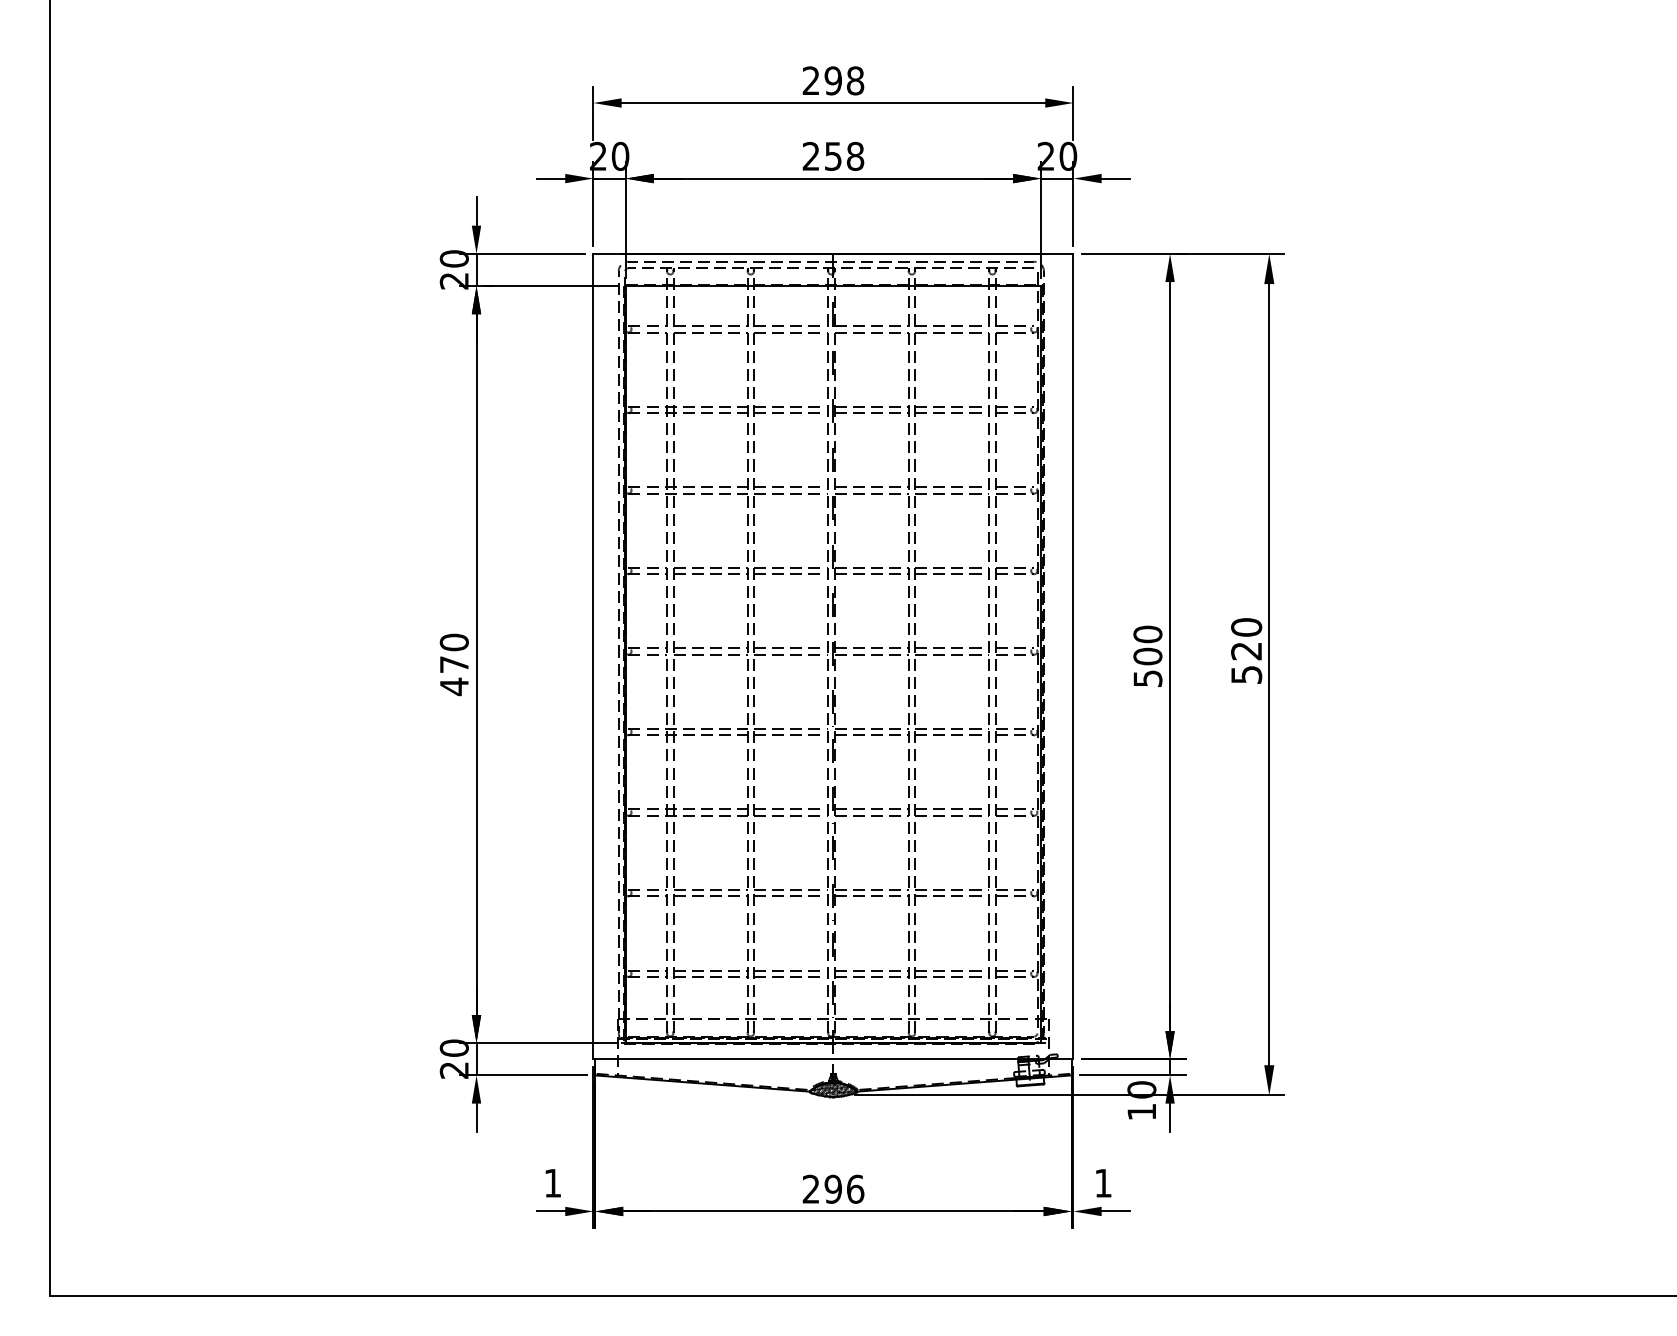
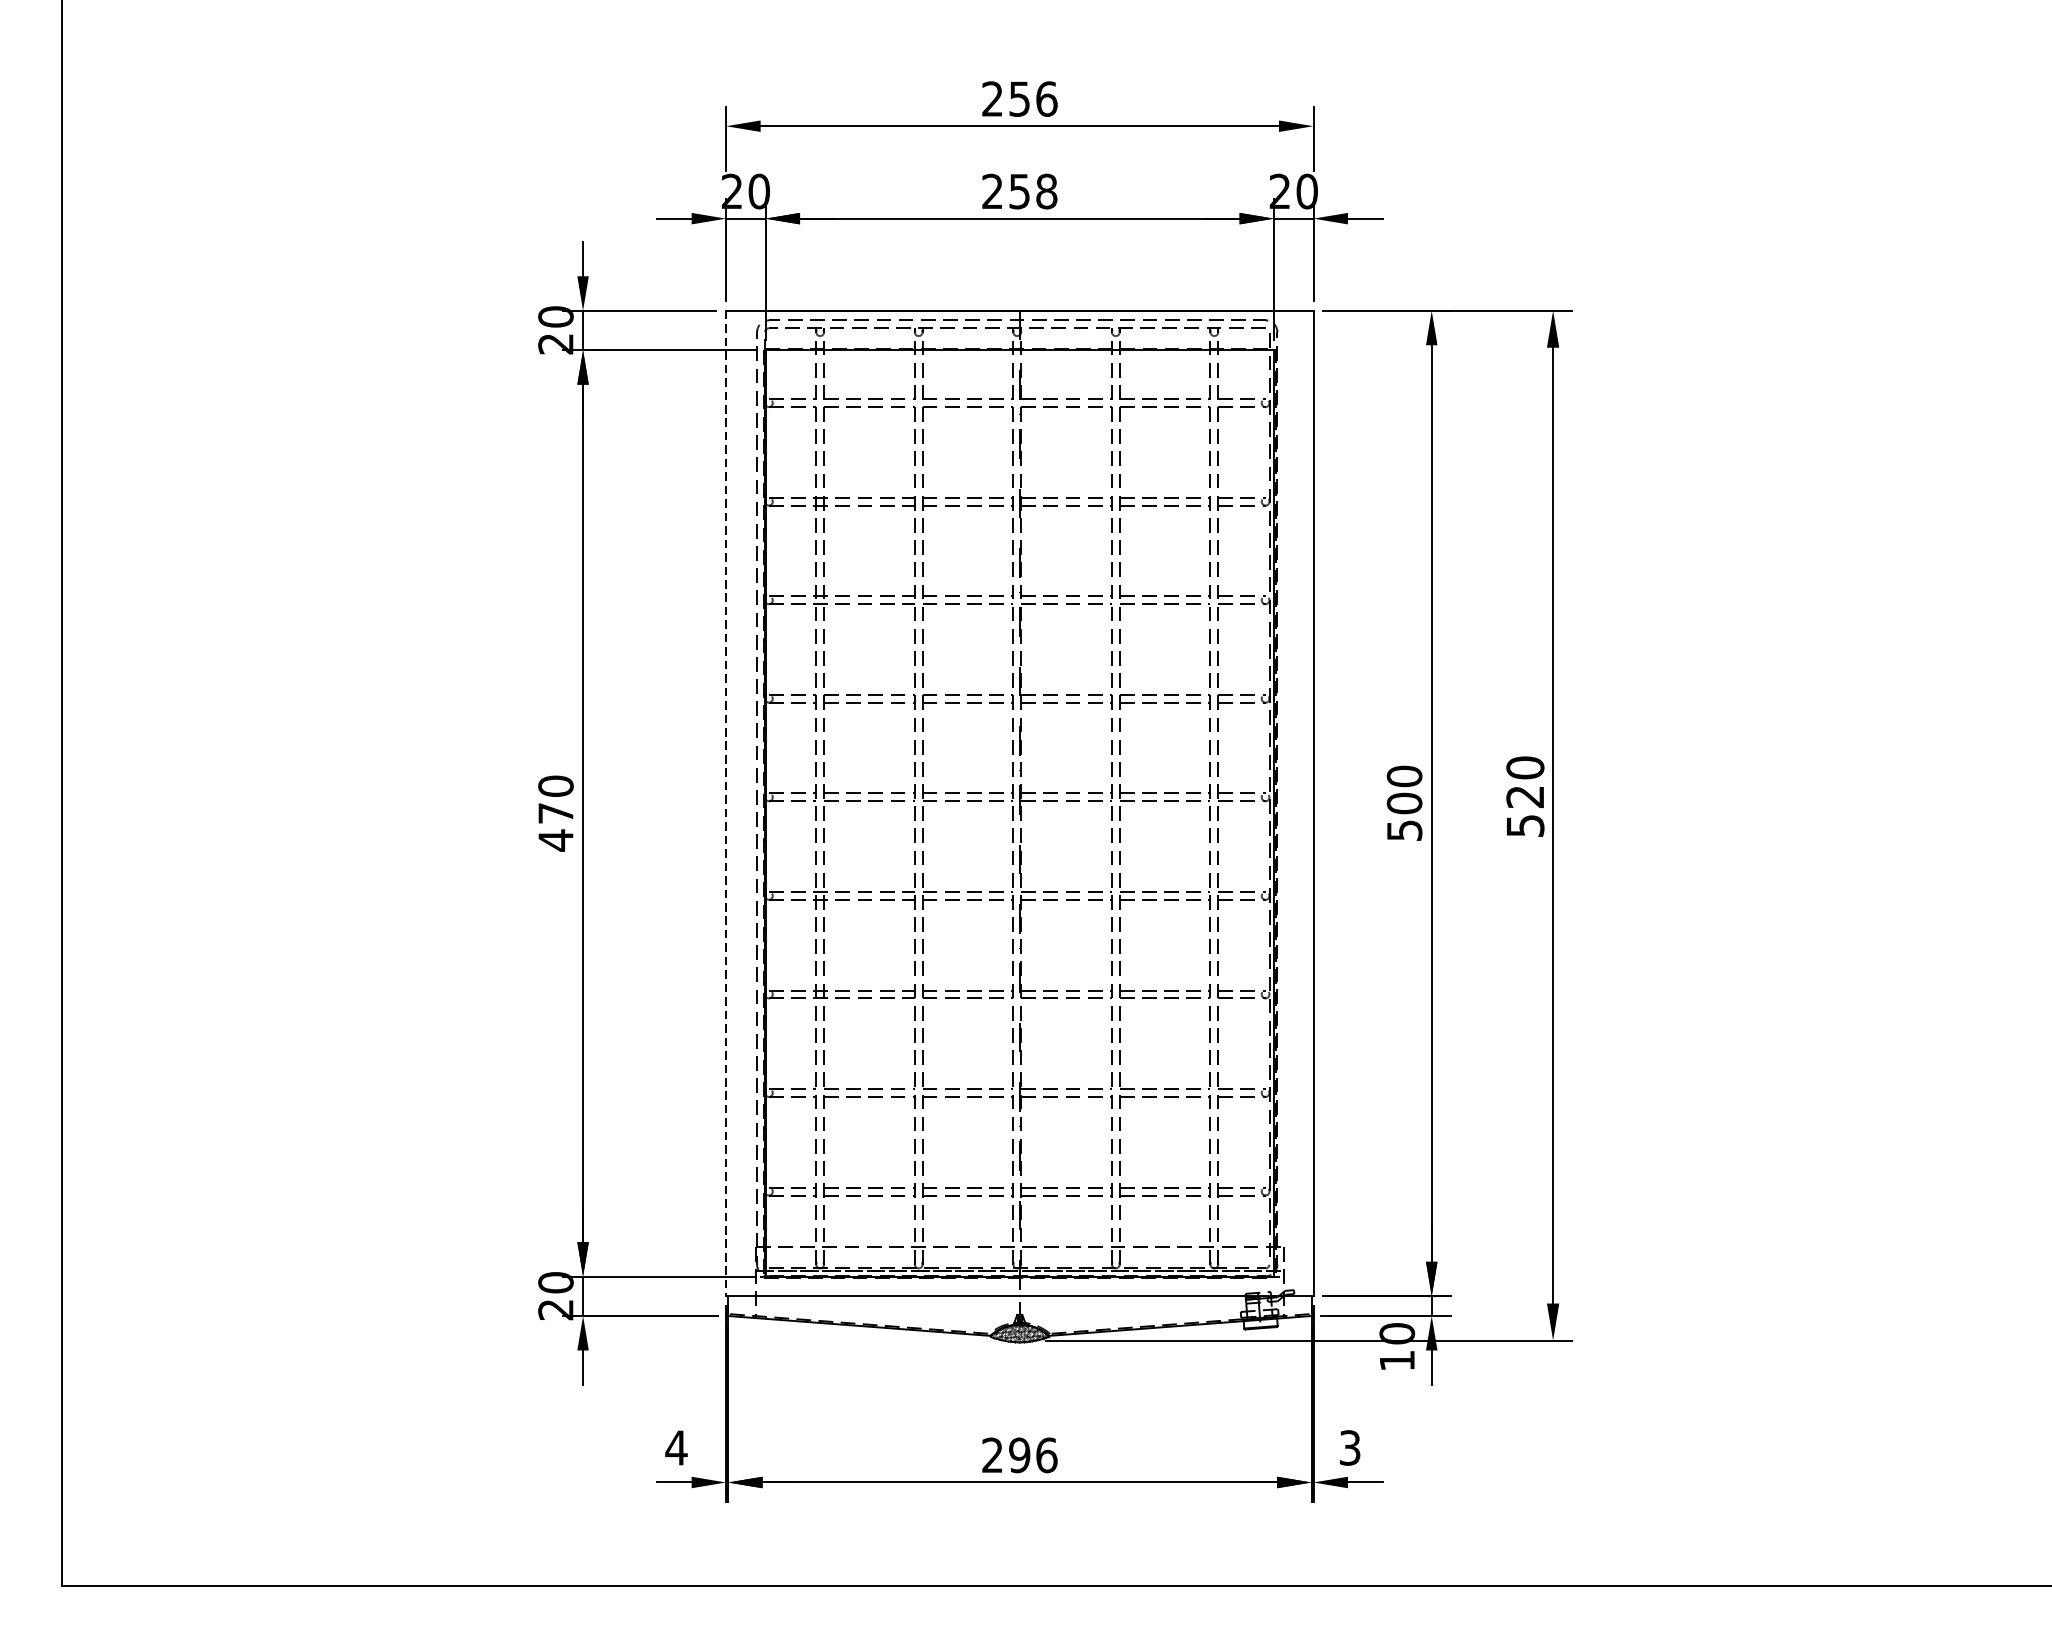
text: (844, 80) -> (1033, 98), 298 -> 256
line: (593, 656) -> (726, 803), solid -> dashed
text: (1103, 1182) -> (1350, 1447), 1 -> 3
text: (552, 1183) -> (676, 1448), 1 -> 4

